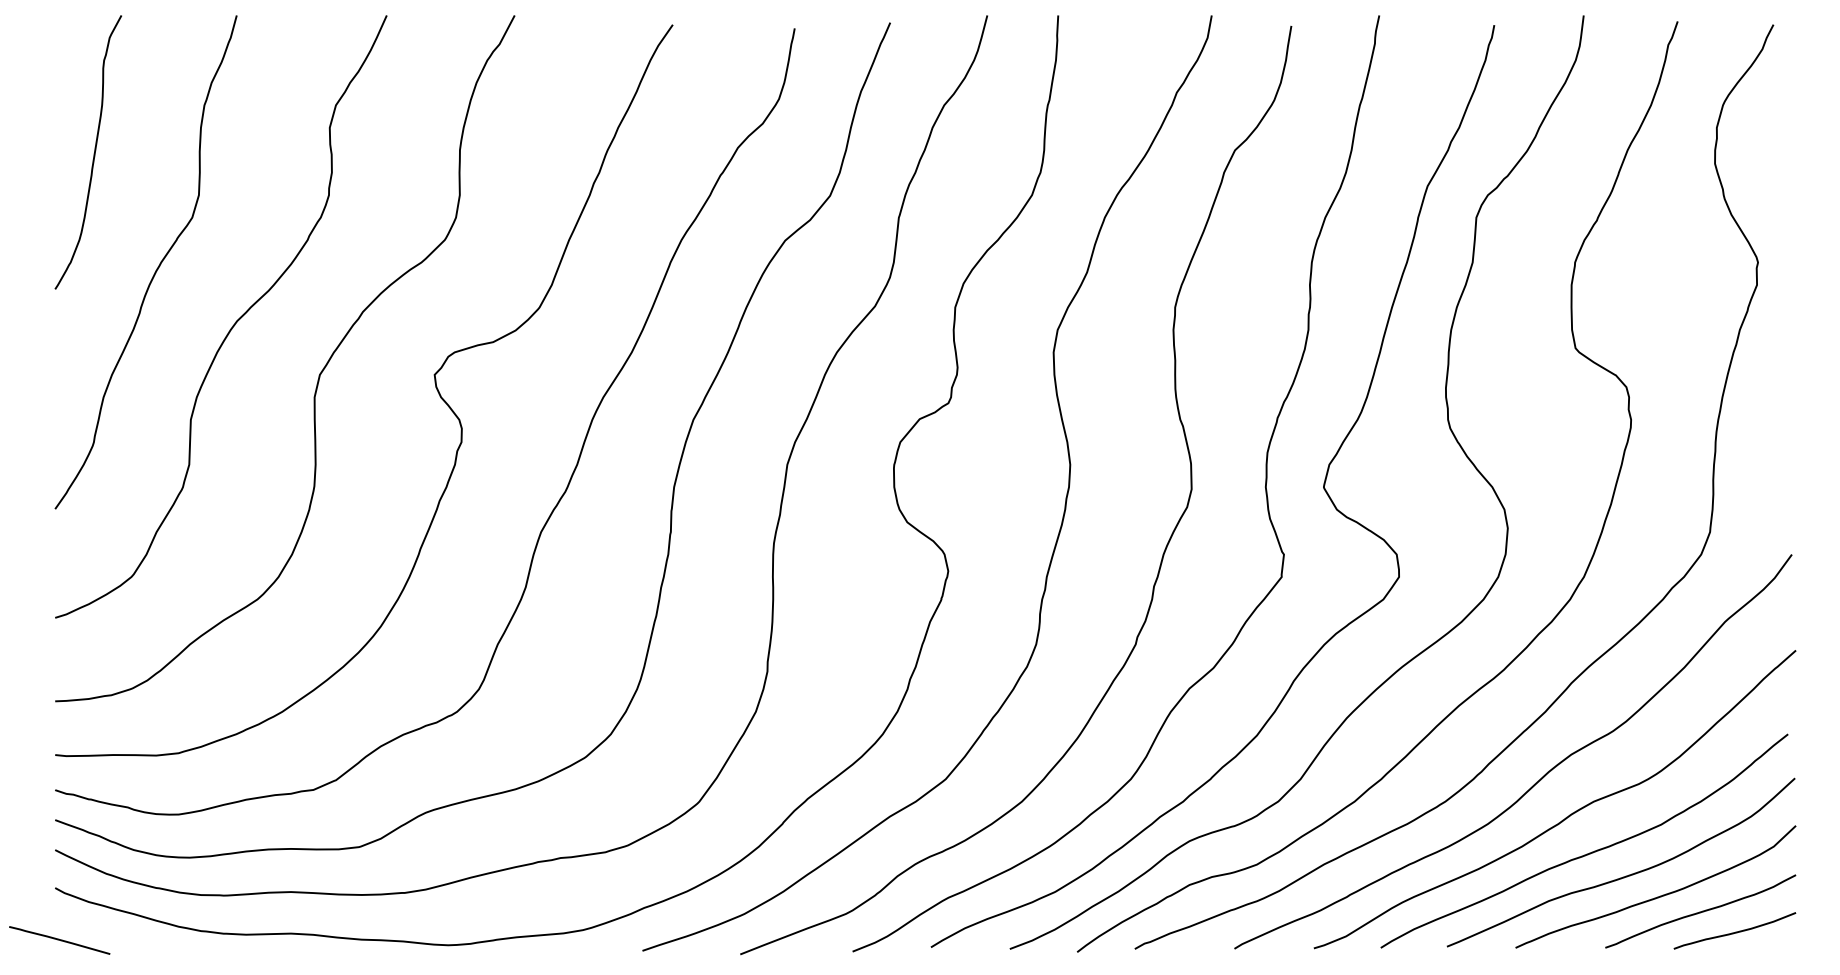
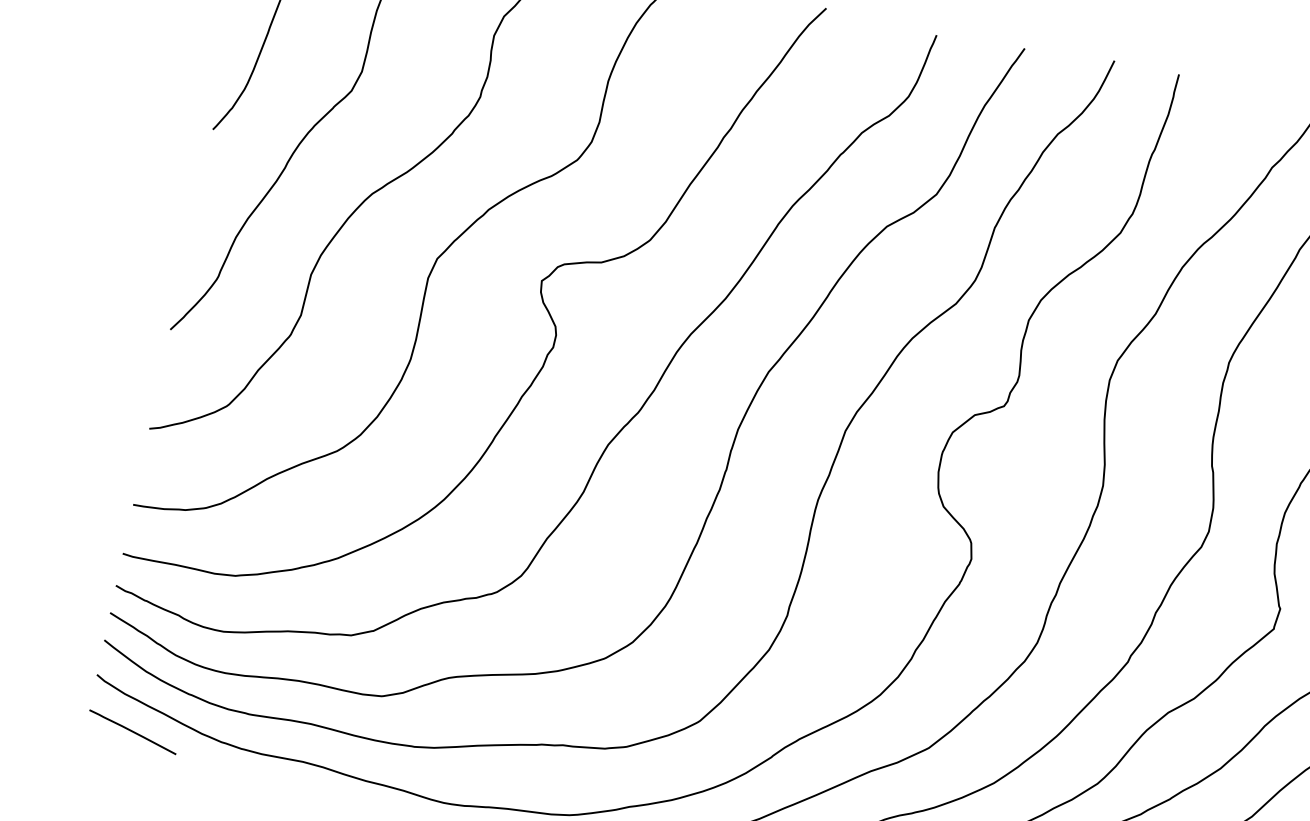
line: (59, 940) -> (132, 732), moved

